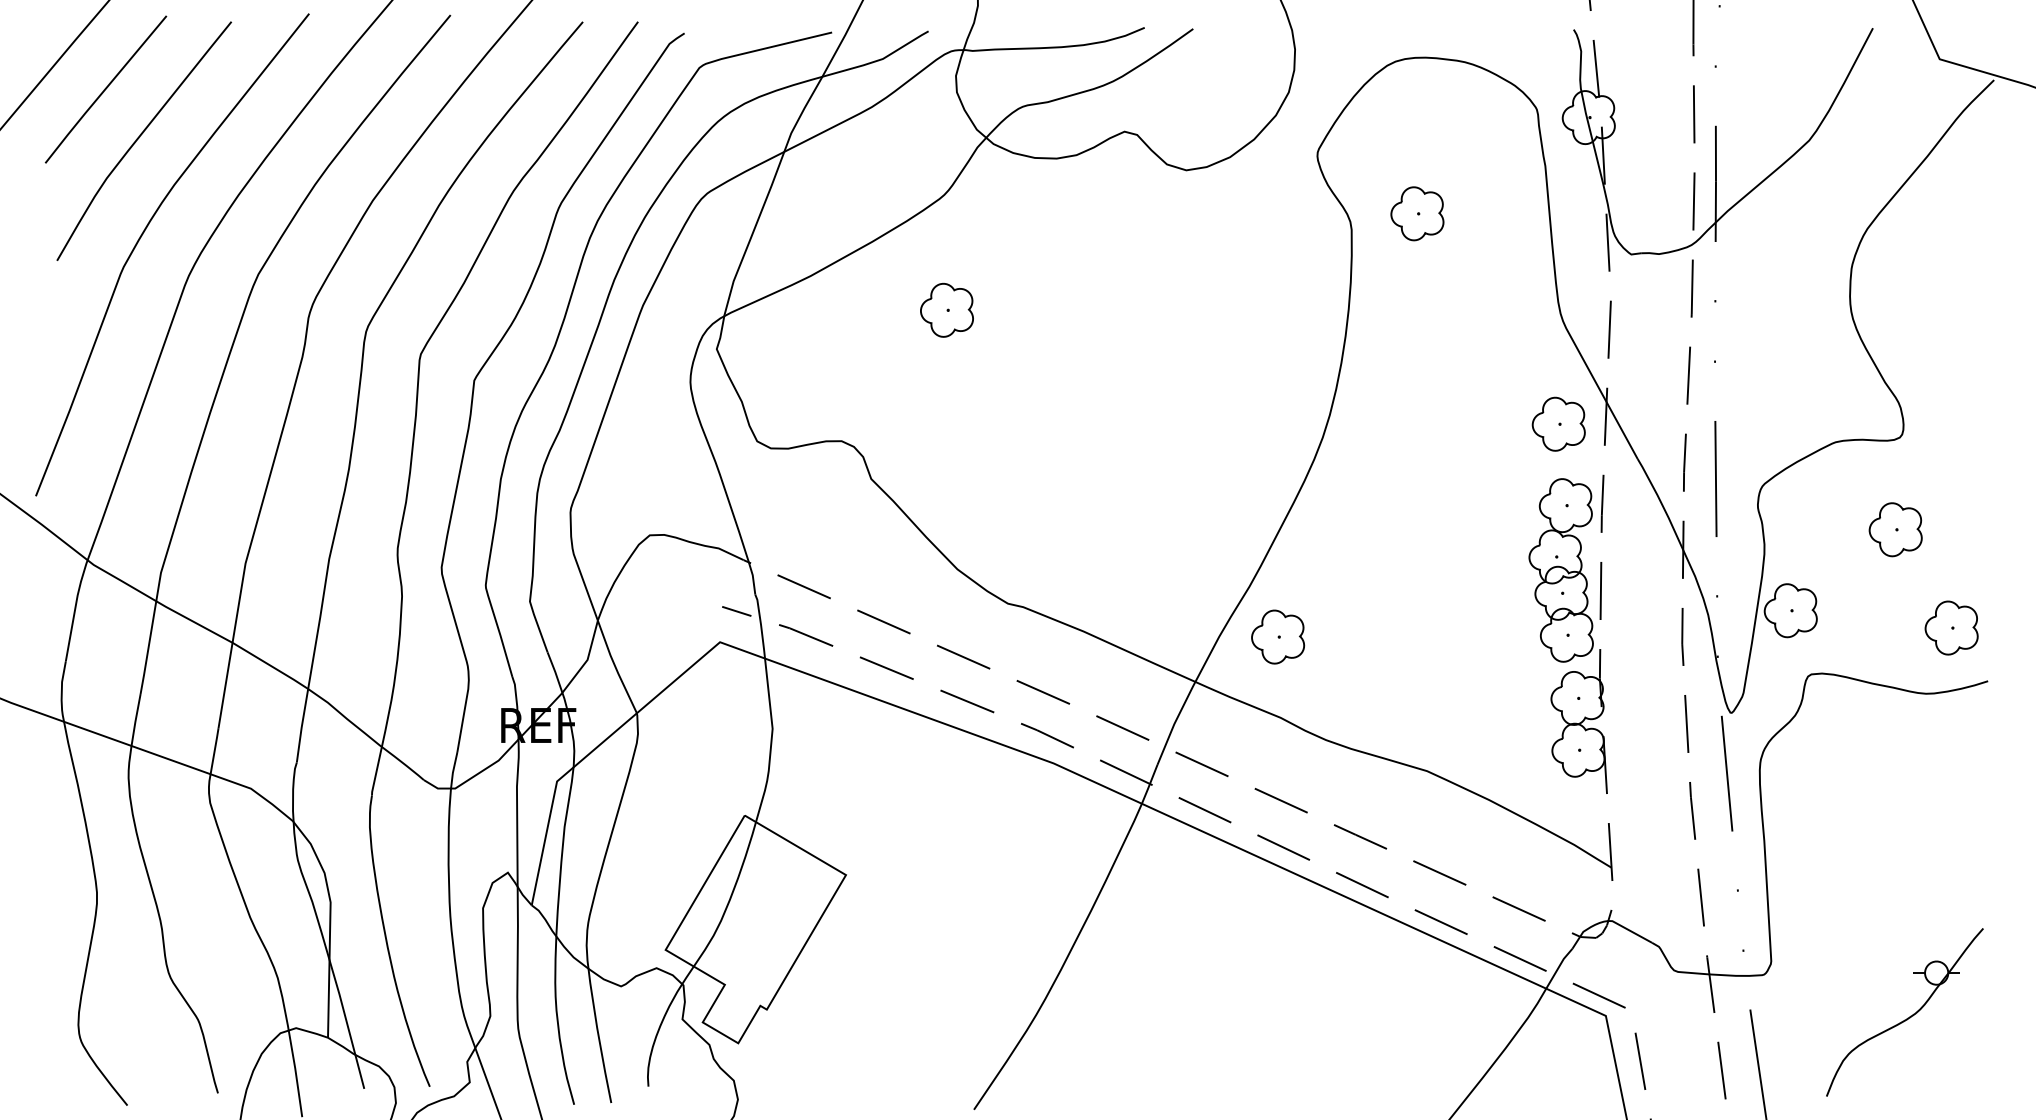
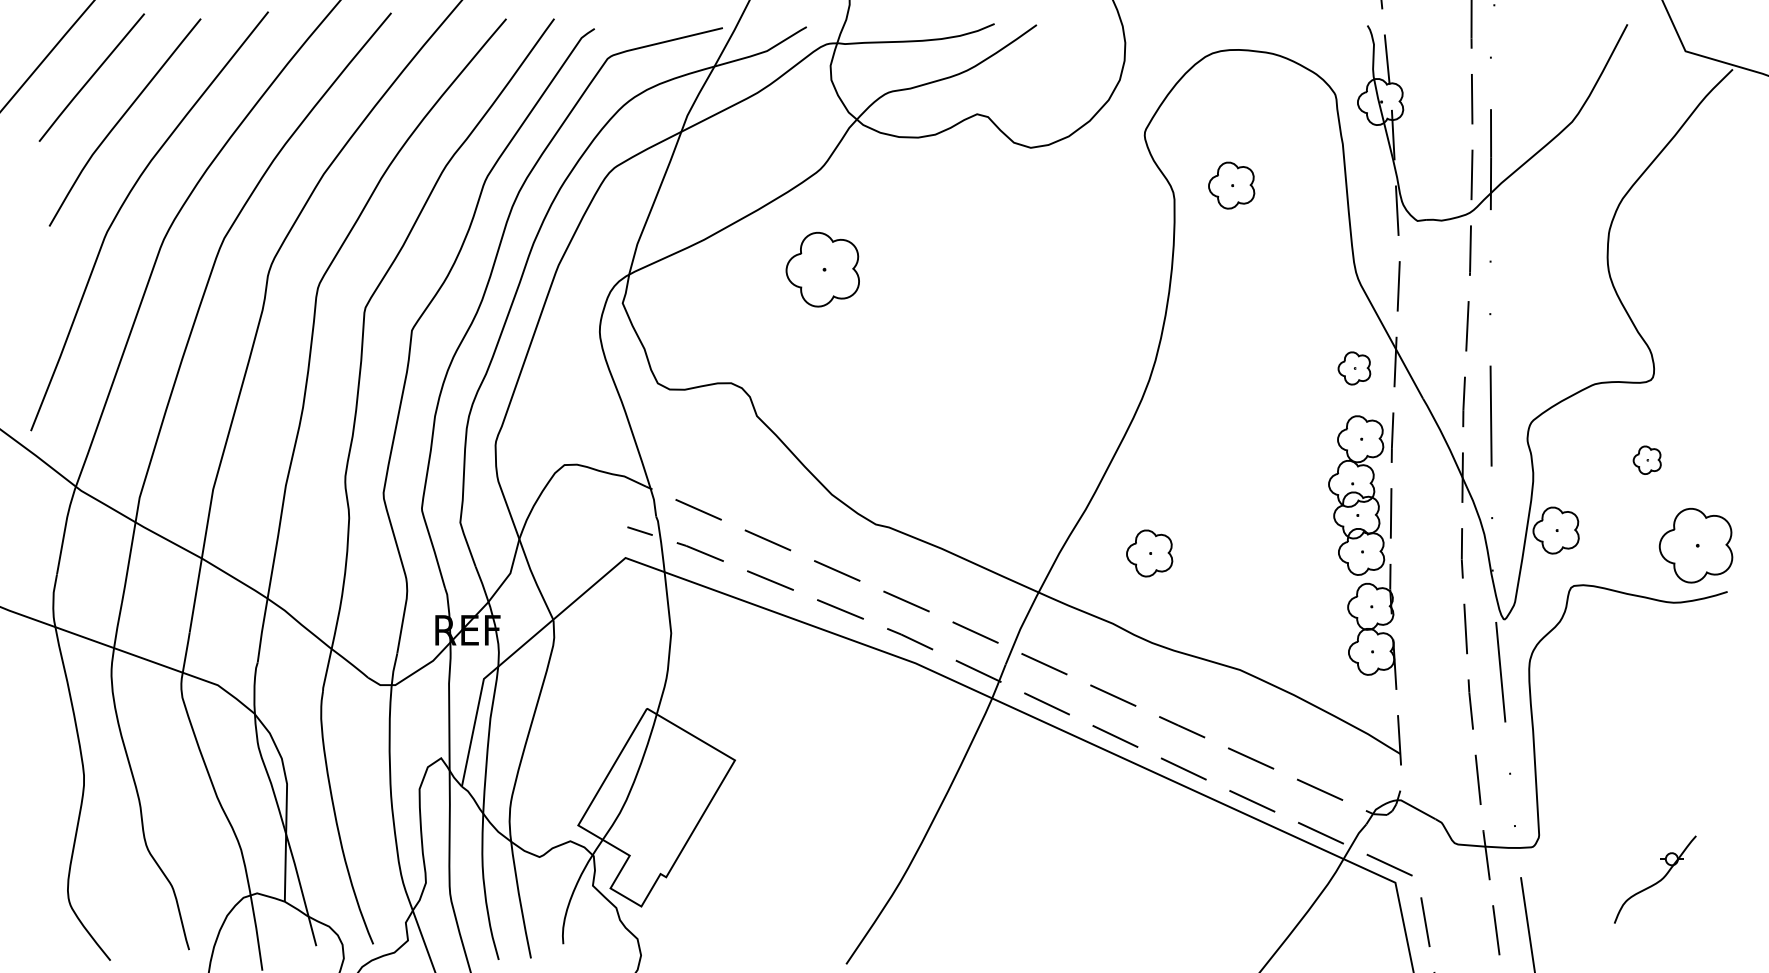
part: (946, 309) -> (822, 268), size x1.6
part: (1558, 423) -> (1354, 367), size x0.7
part: (1895, 529) -> (1647, 459), size x0.6
part: (1951, 627) -> (1695, 545), size x1.6
part: (1278, 636) -> (1150, 552), moved
part: (1904, 1012) -> (1654, 879), size x0.6

